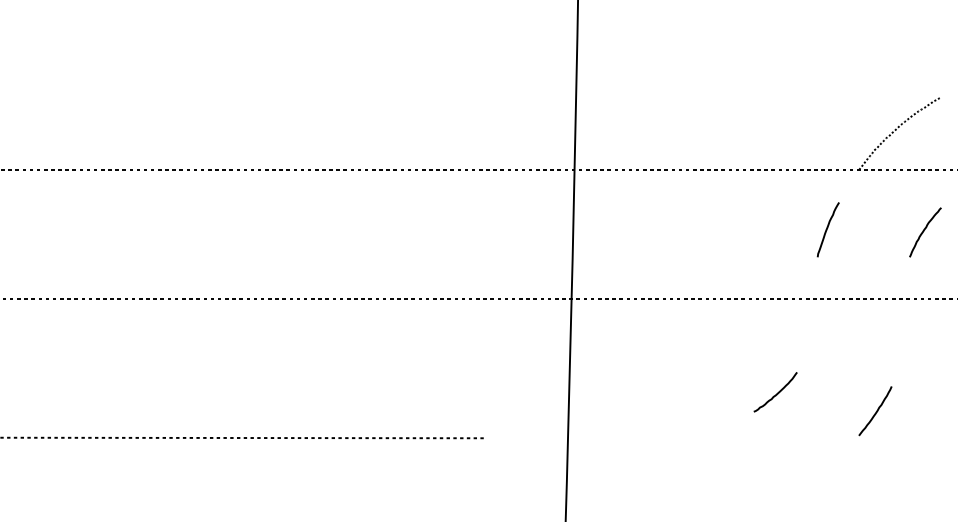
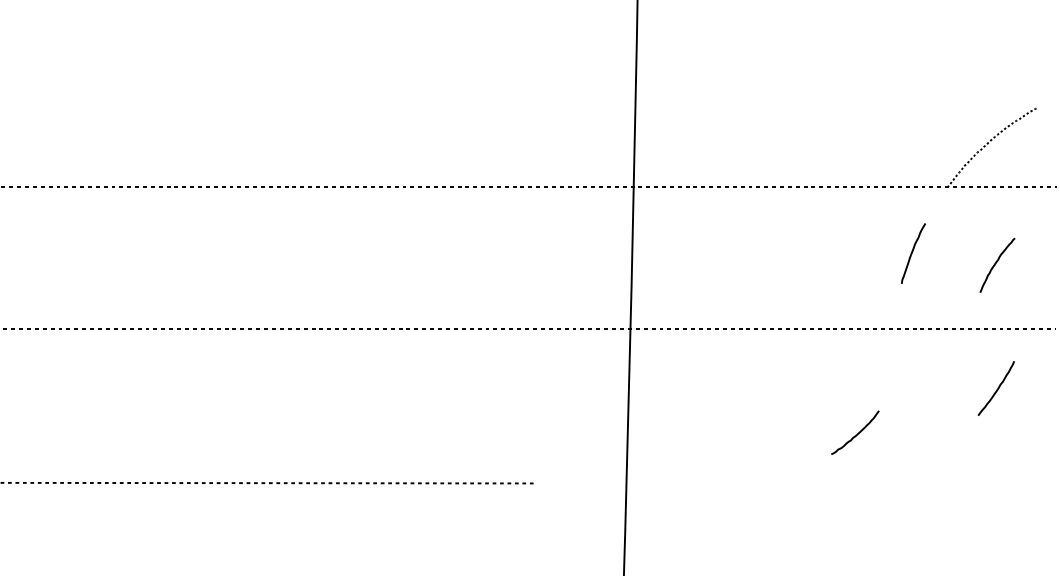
curve: (924, 231) -> (996, 264), moved
curve: (876, 411) -> (997, 388), moved

